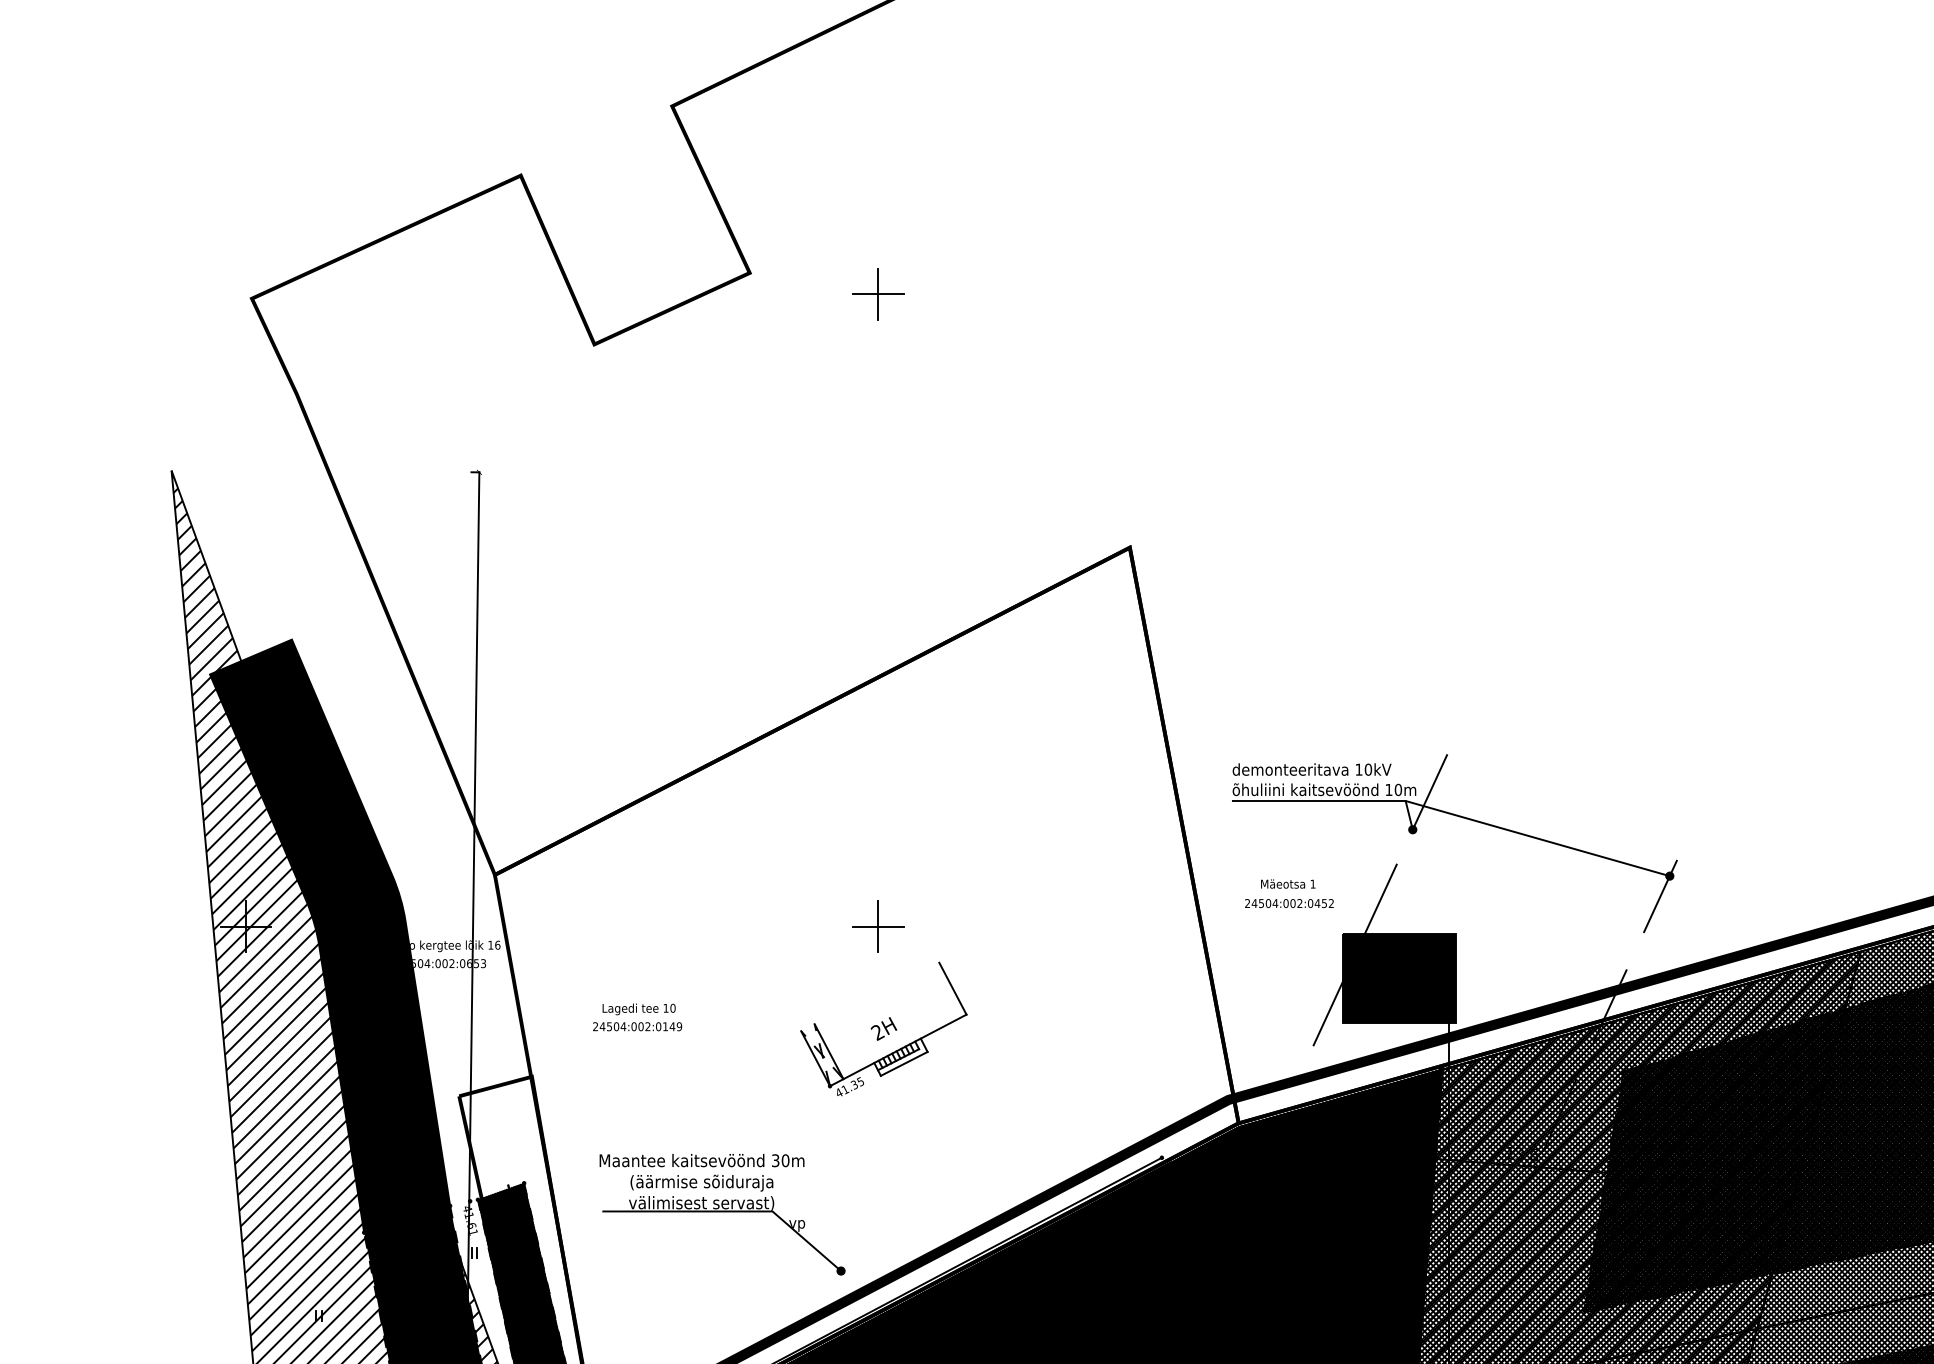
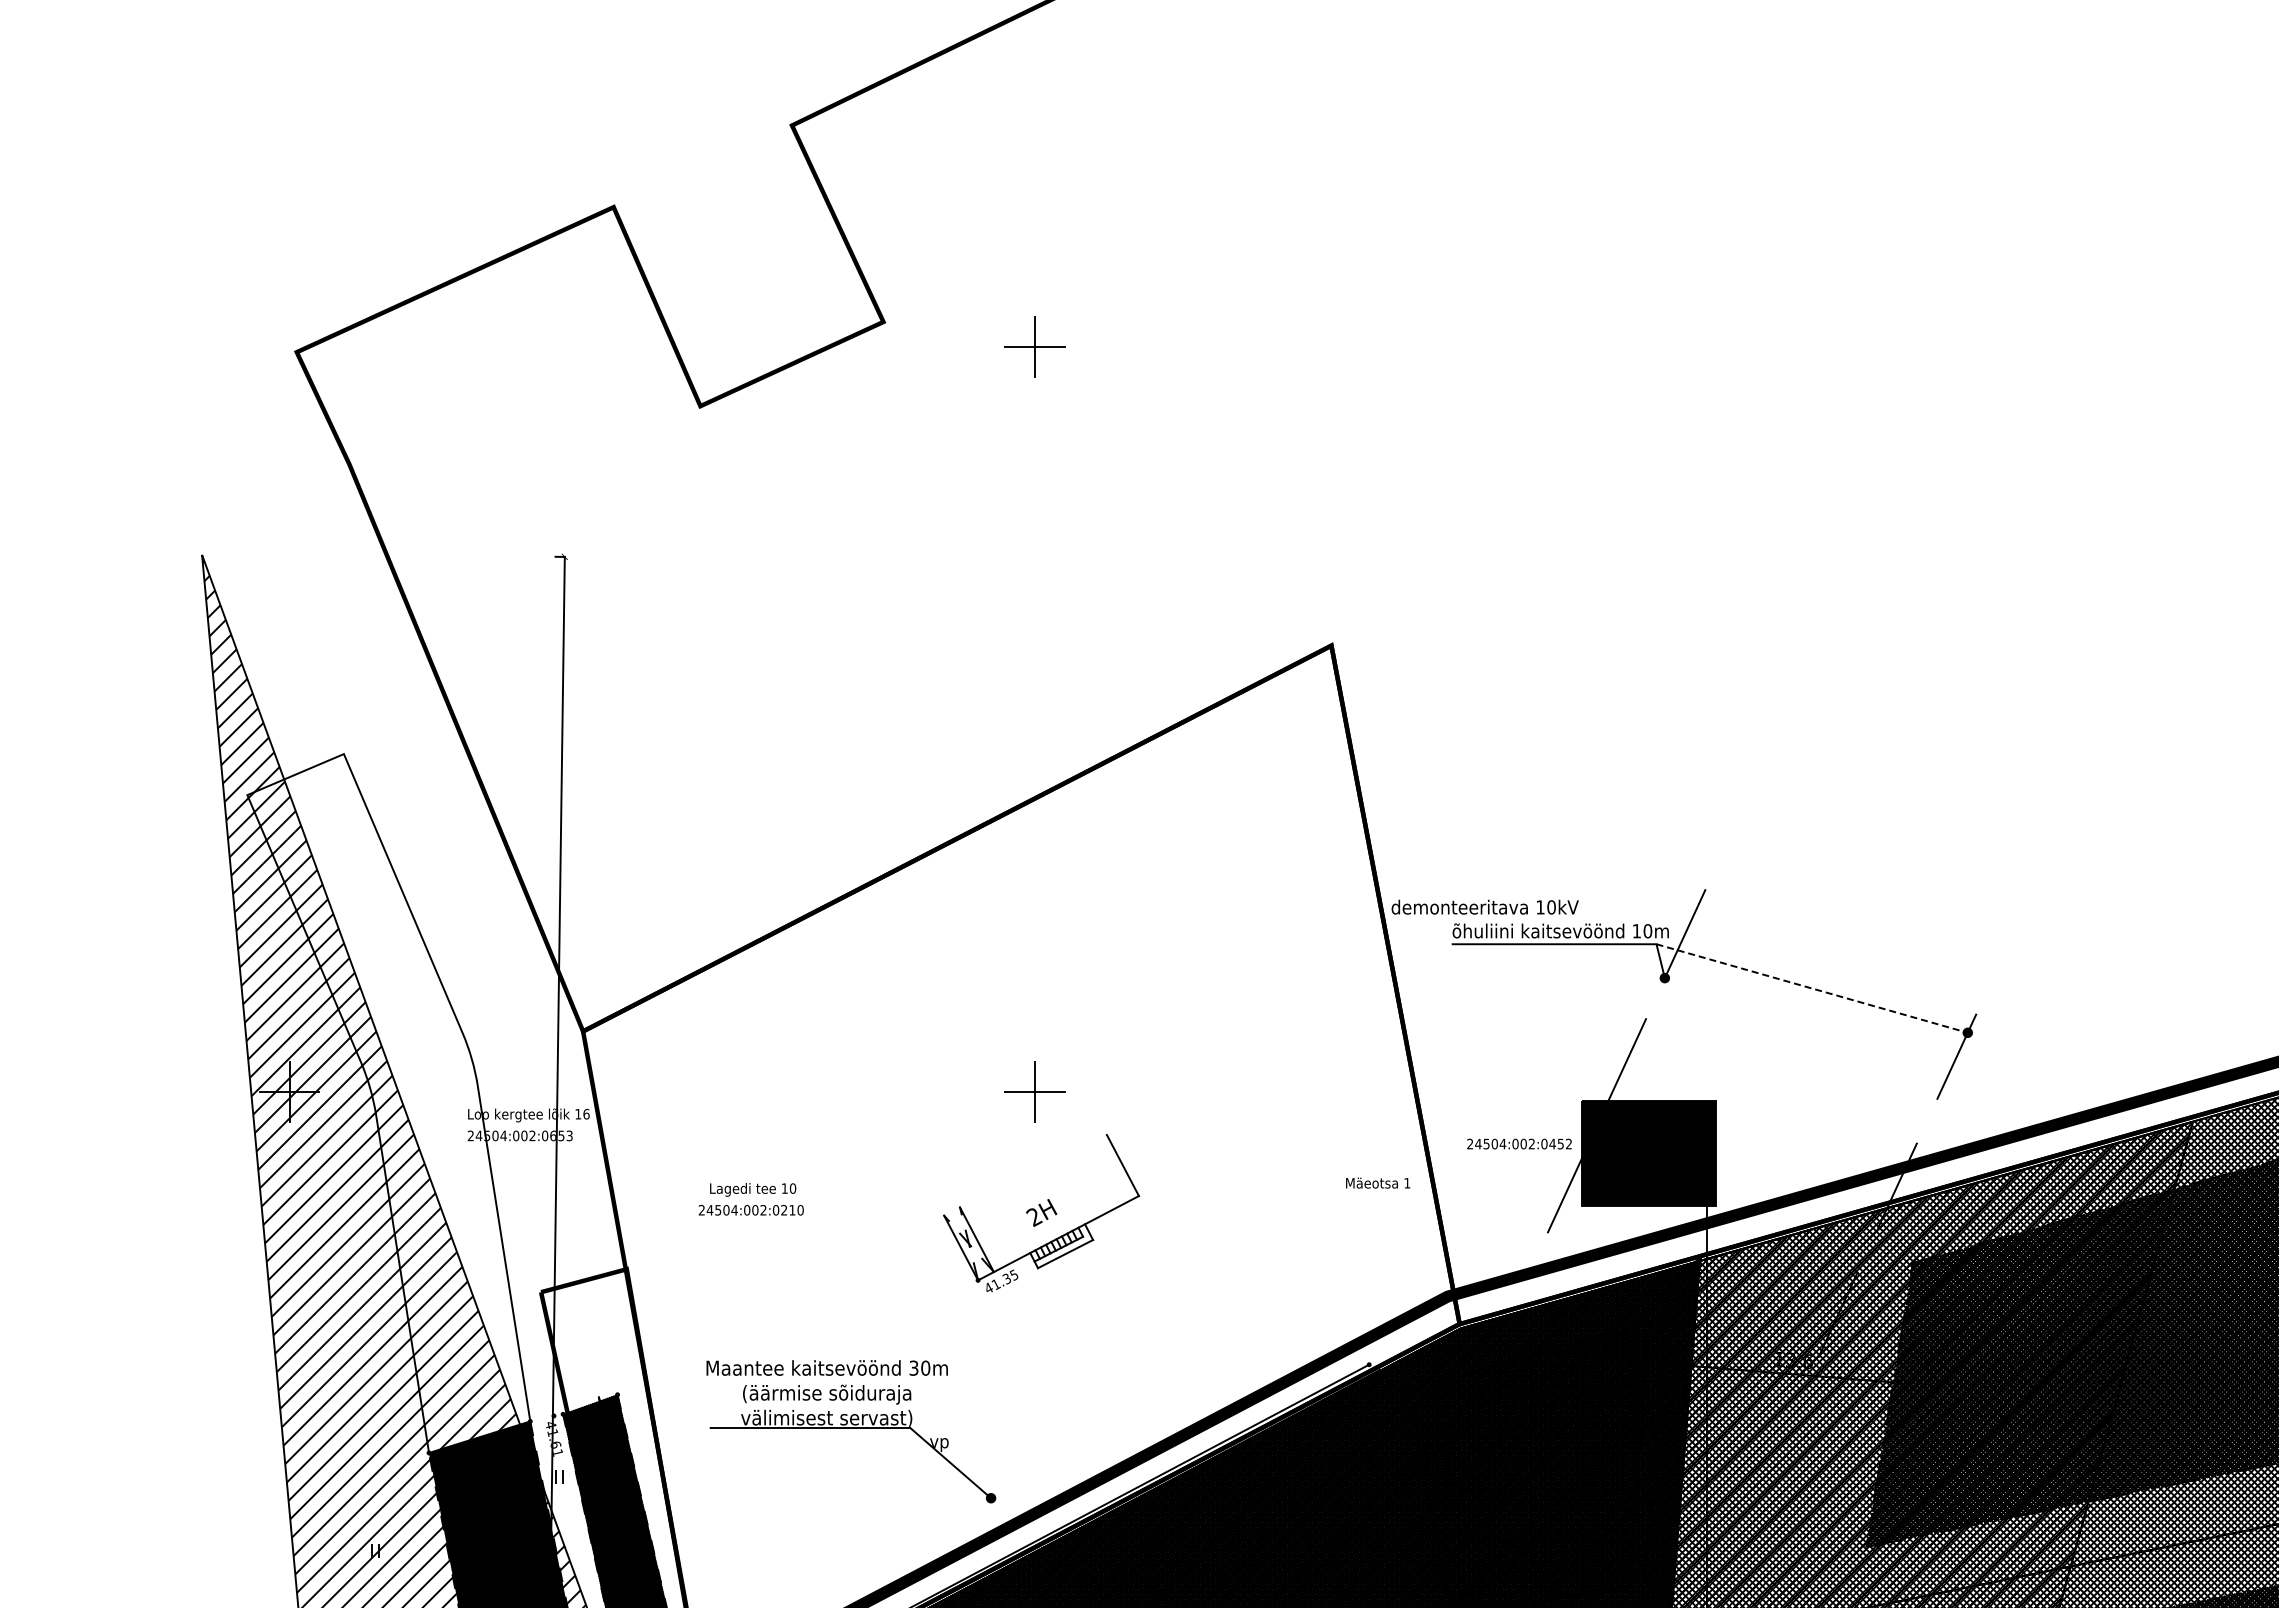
text: (1311, 768) -> (1484, 906), moved
line: (1538, 838) -> (1812, 988), solid -> dashed
text: (1288, 883) -> (1378, 1182), moved
text: (1289, 903) -> (1519, 1143), moved
fill: (329, 936) -> (388, 1103), removed
text: (672, 1026) -> (792, 1210), 24504:002:0149 -> 24504:002:0210

